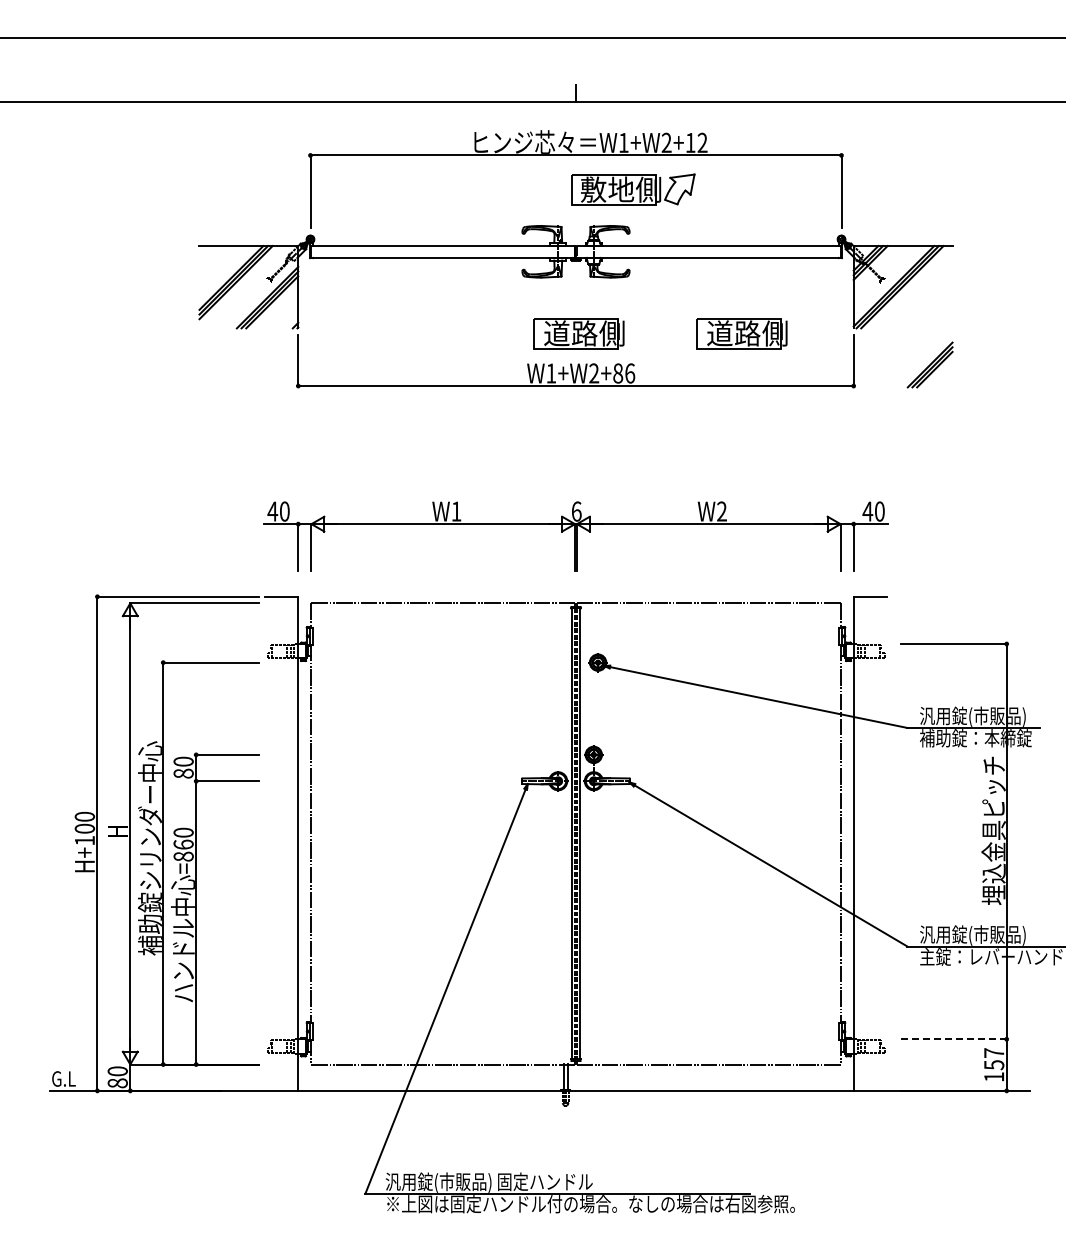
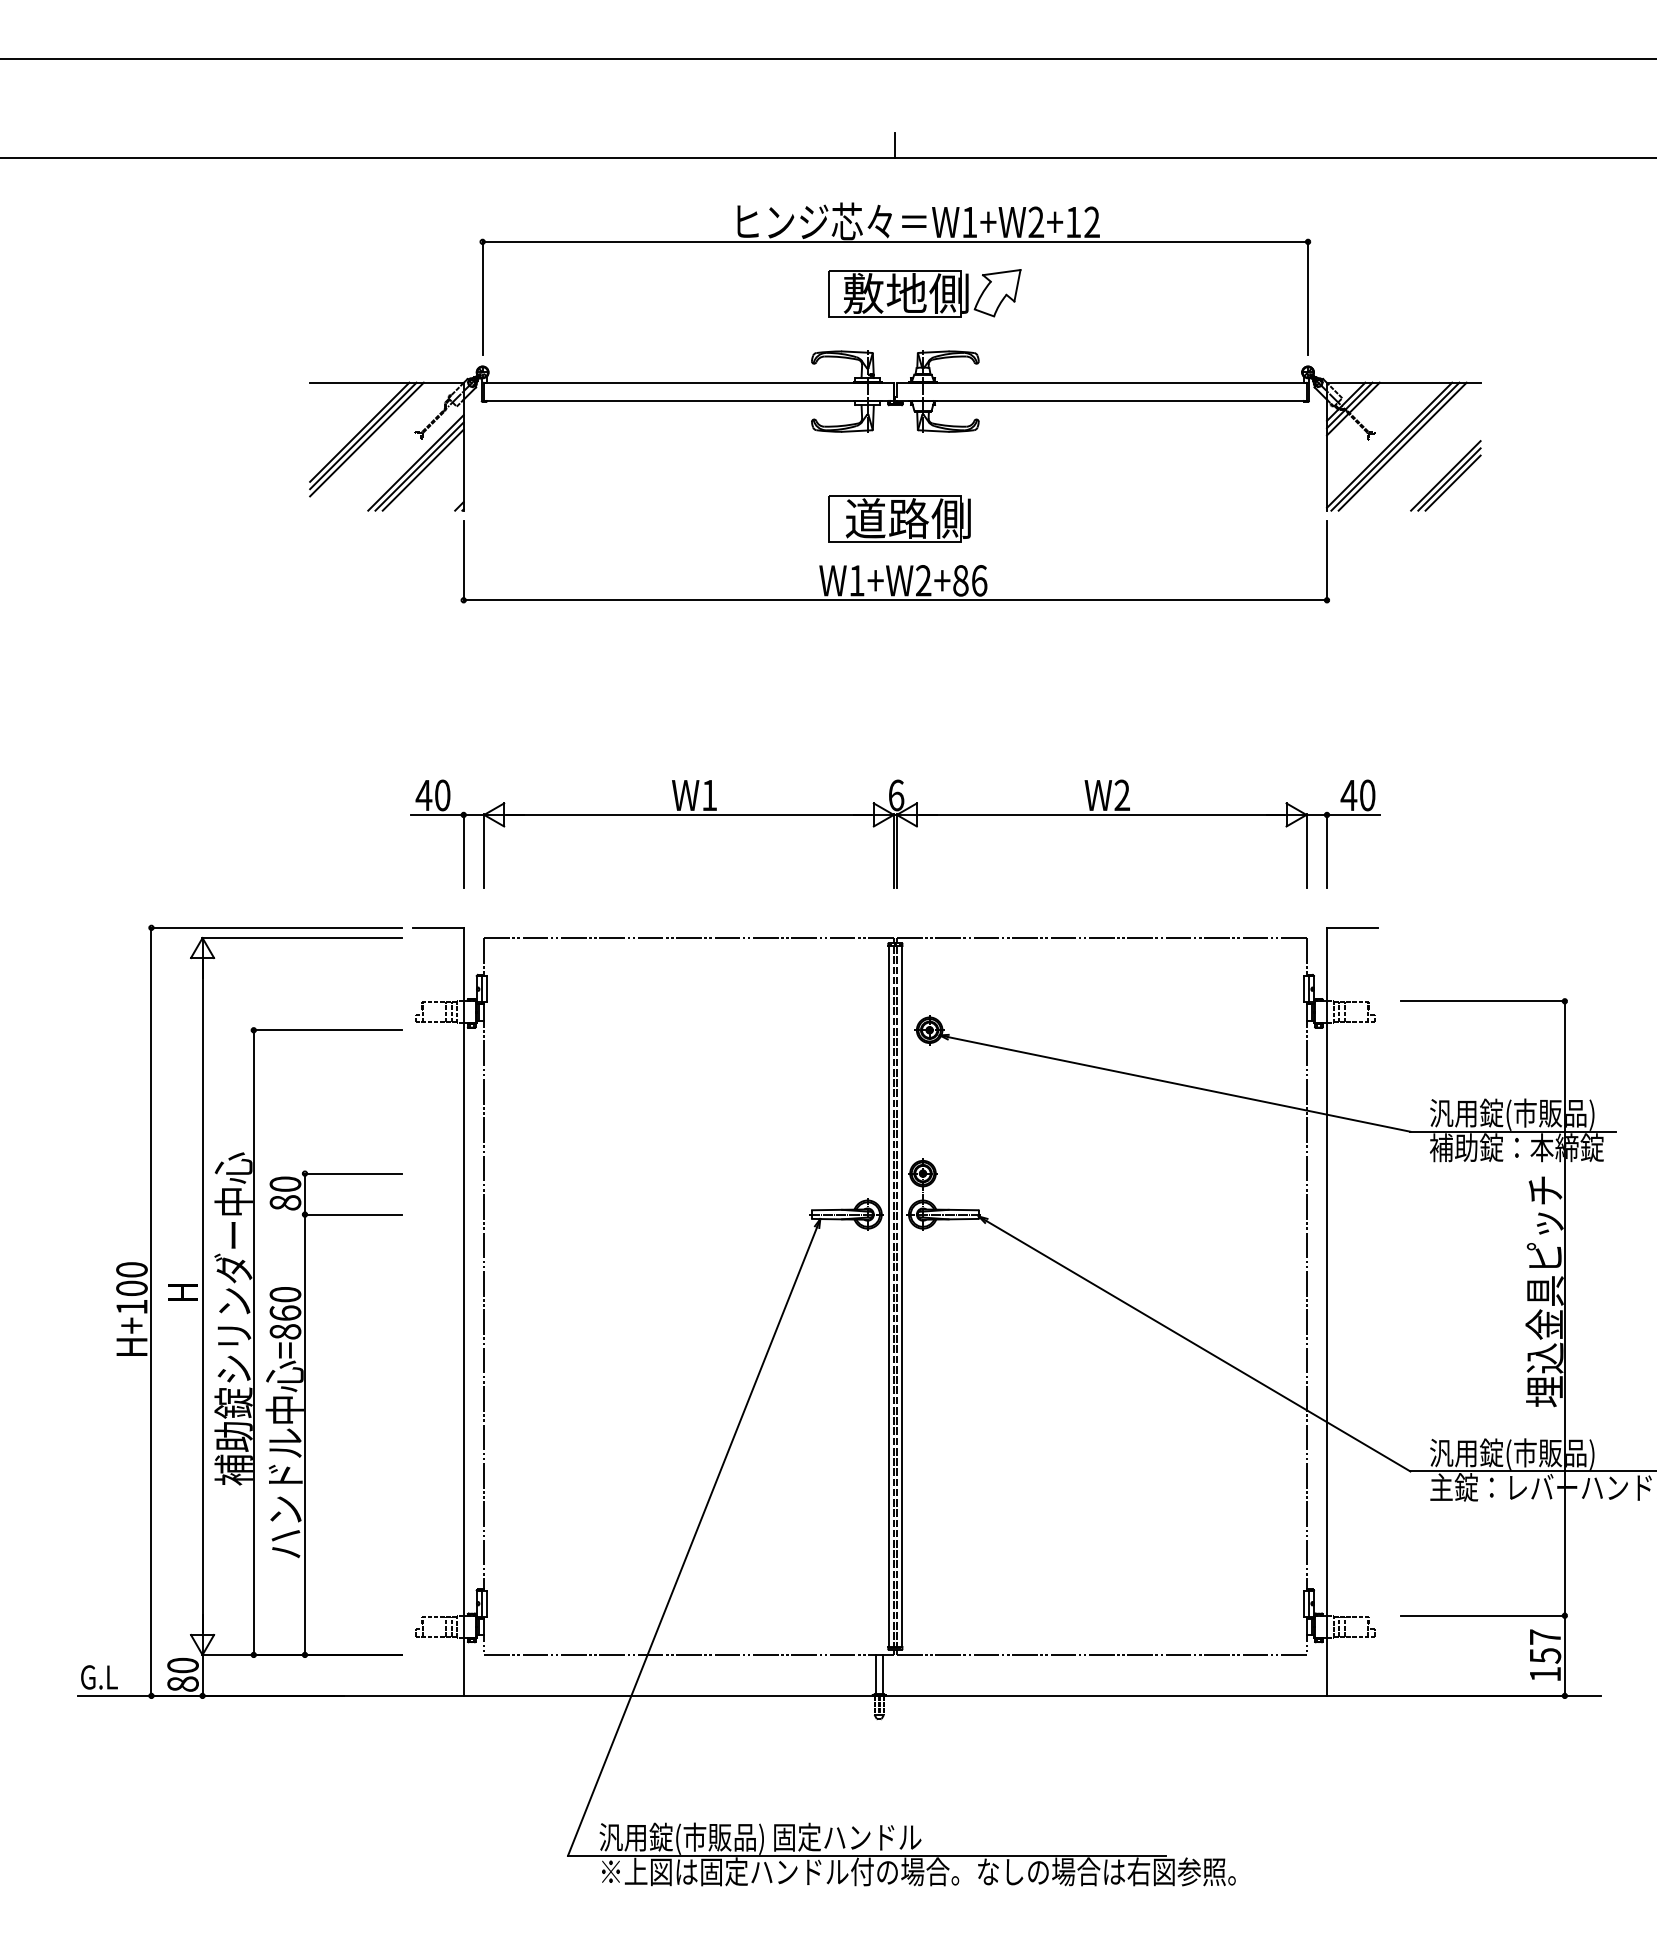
part: (633, 189) -> (925, 293), moved
part: (741, 333) -> (1152, 518), removed
part: (929, 364) -> (1444, 475), moved
line: (954, 1039) -> (1483, 1616), dashed -> solid

